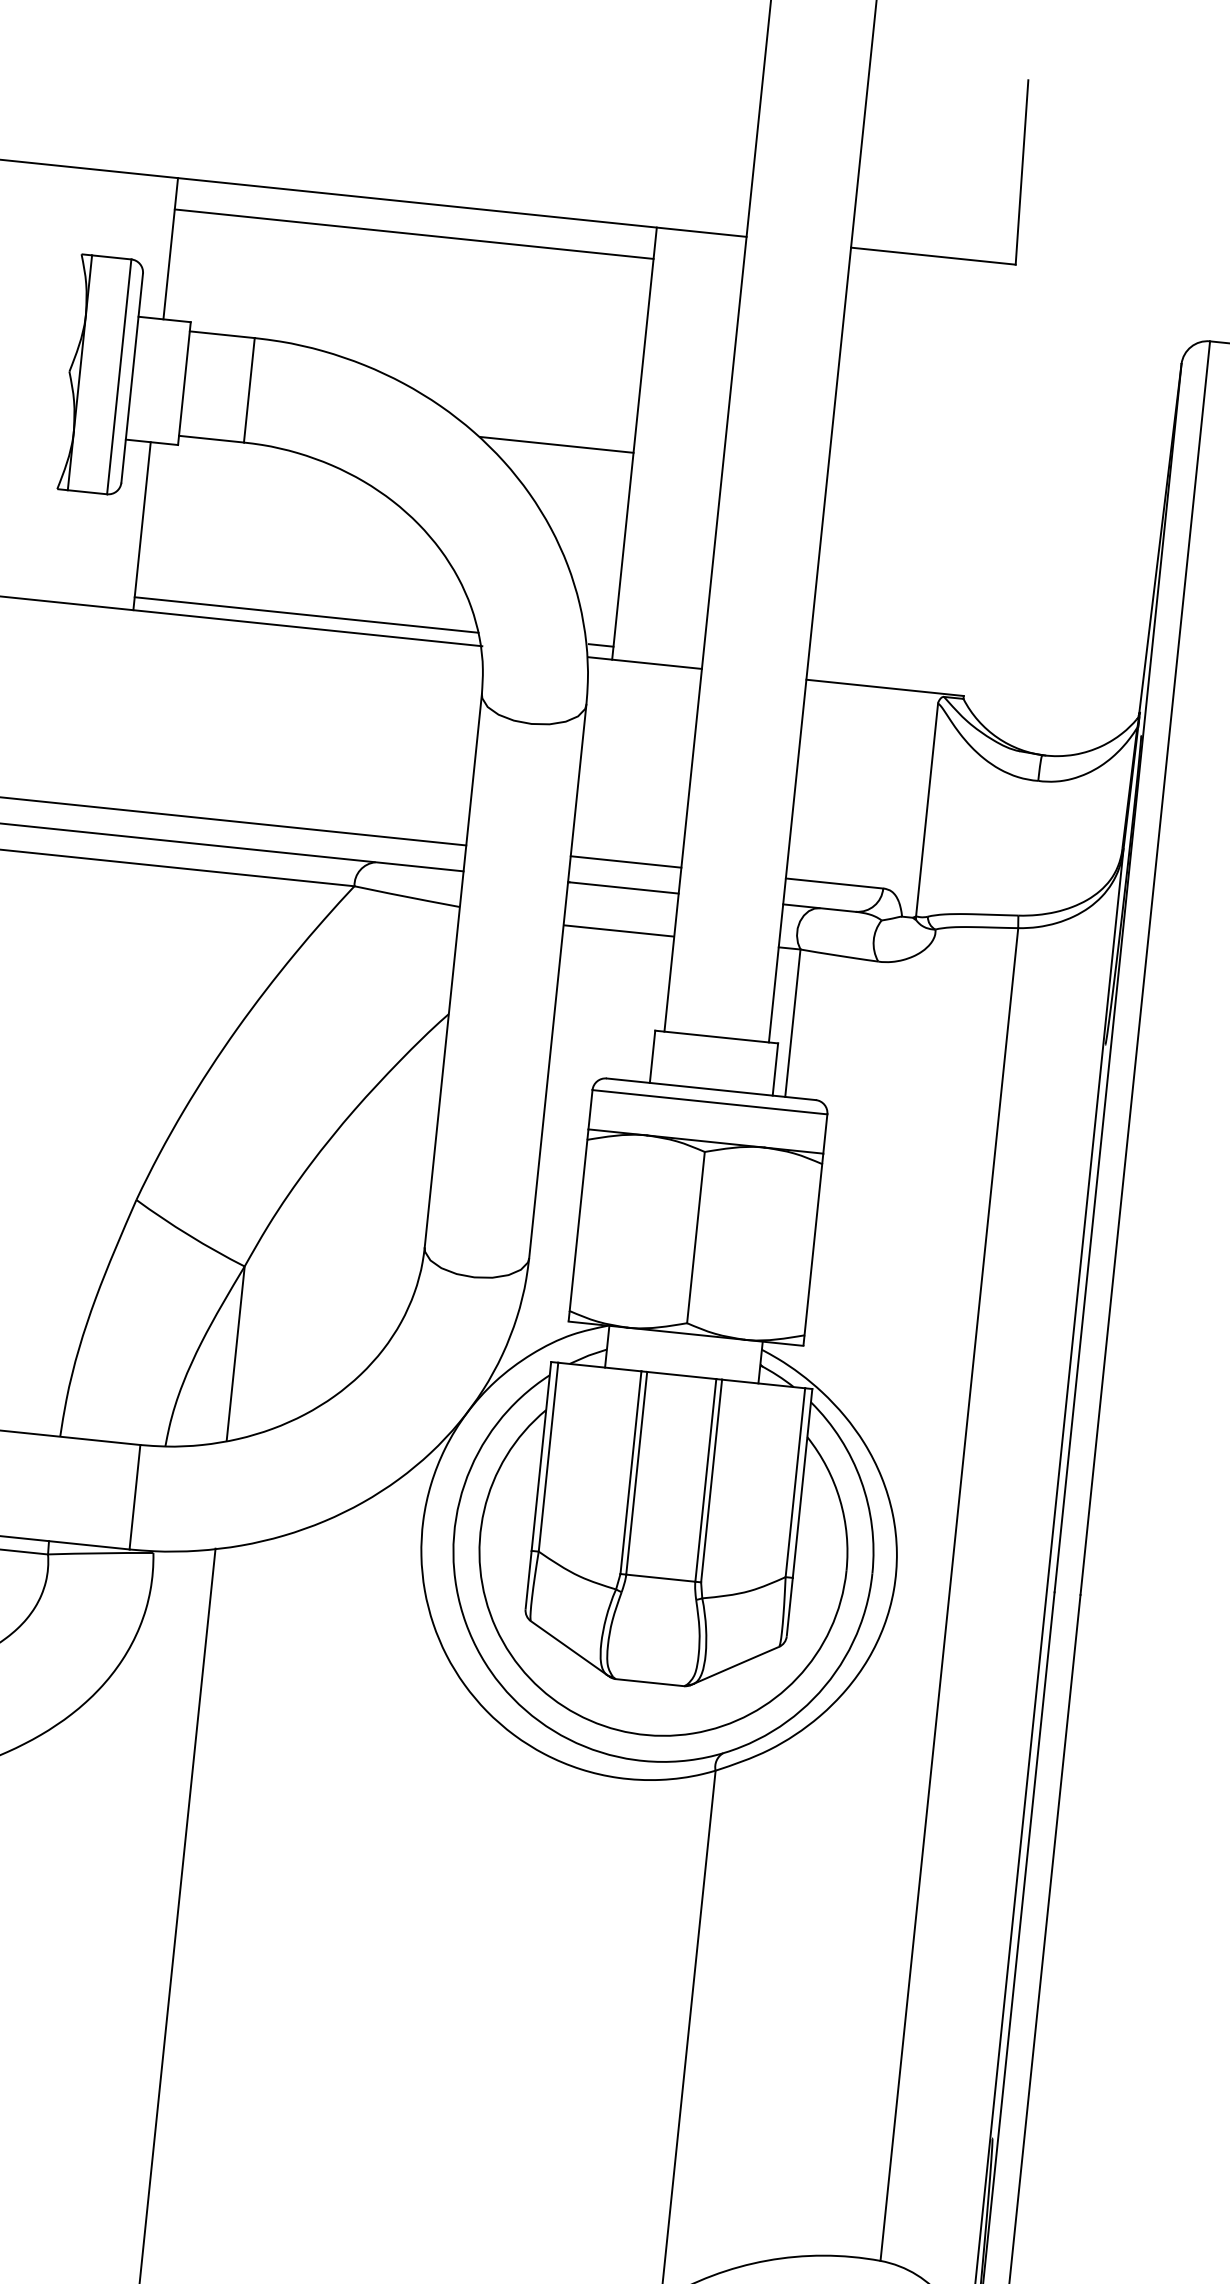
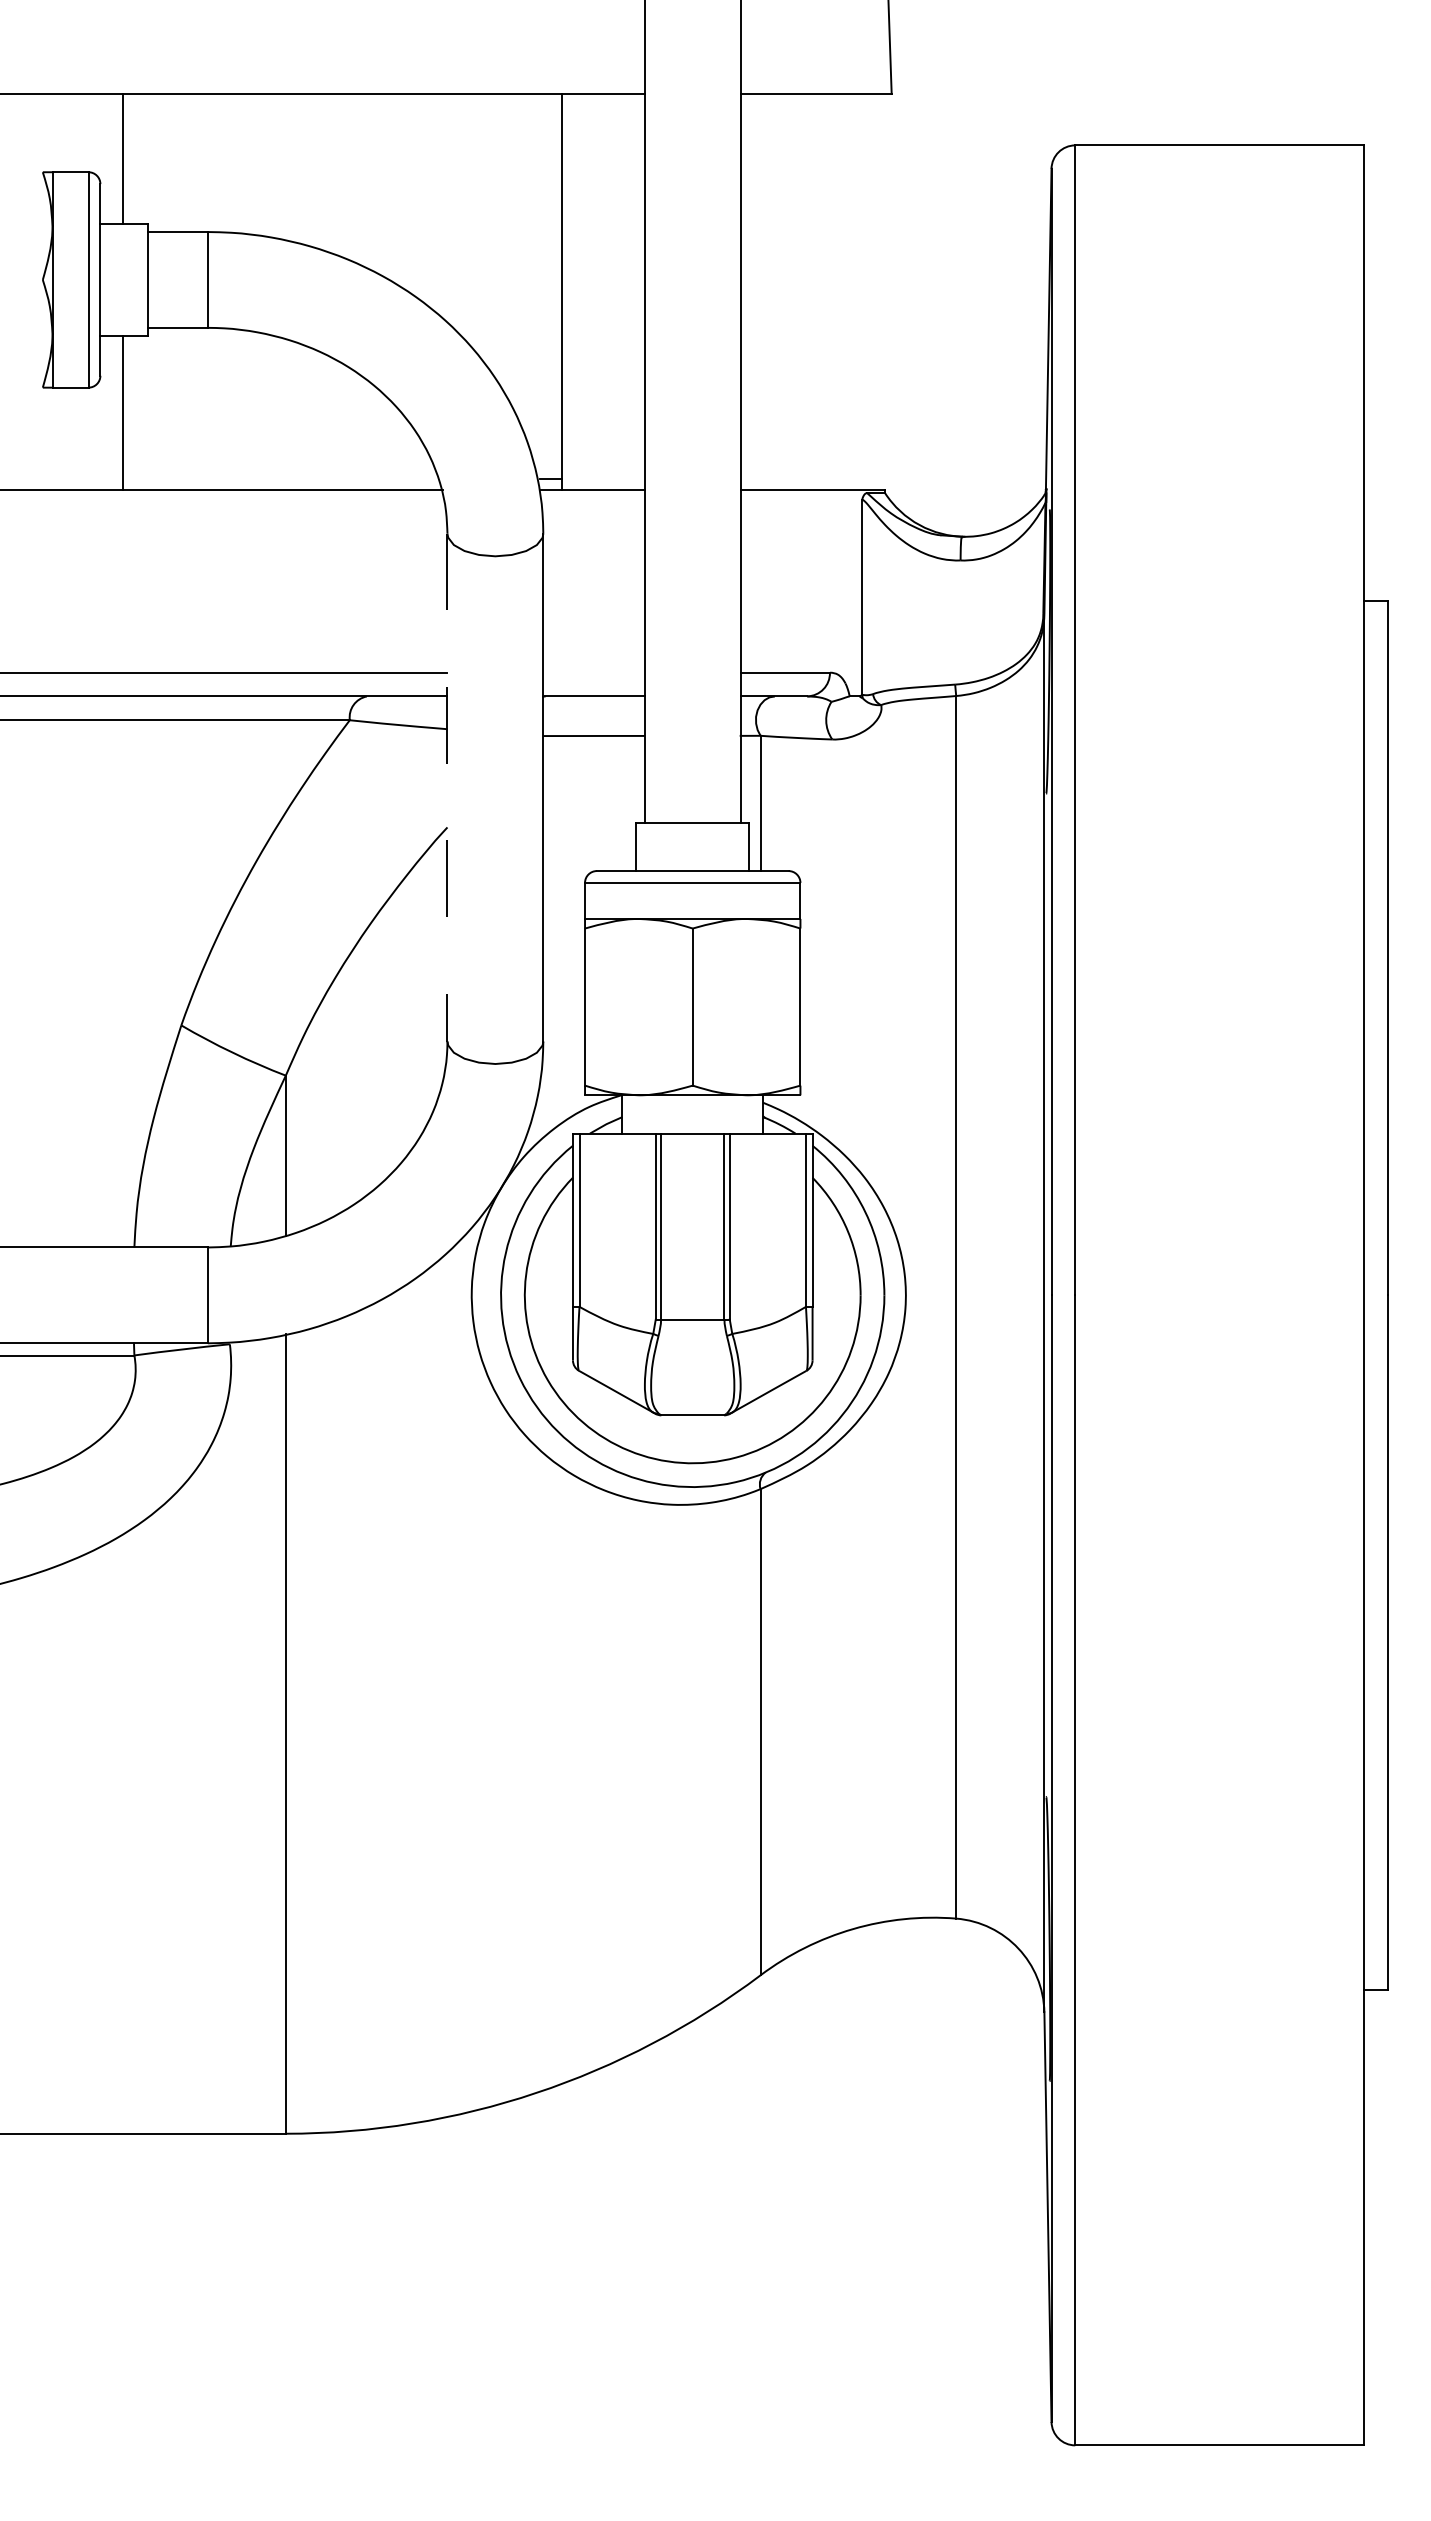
line: (413, 233) -> (342, 122), removed
line: (556, 444) -> (491, 300), removed
line: (306, 614) -> (280, 478), removed
line: (625, 861) -> (593, 672), removed
line: (453, 970) -> (447, 787), solid -> dashed

